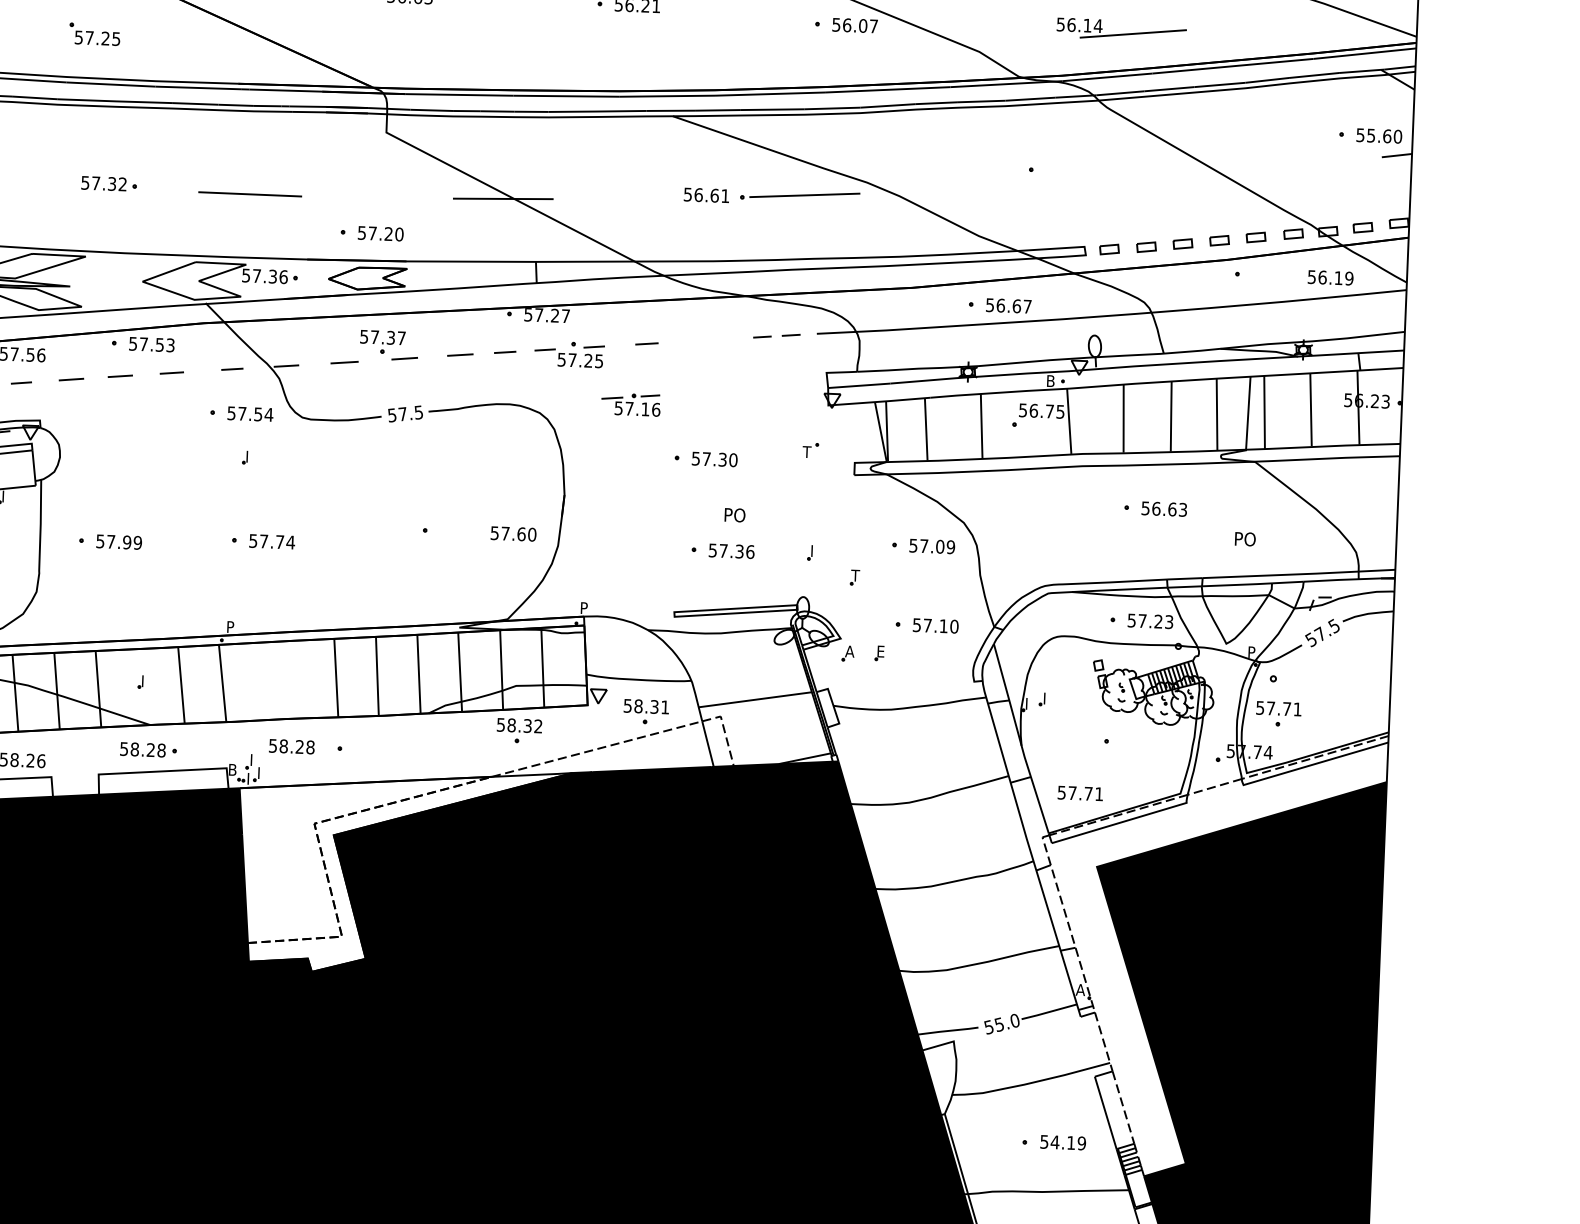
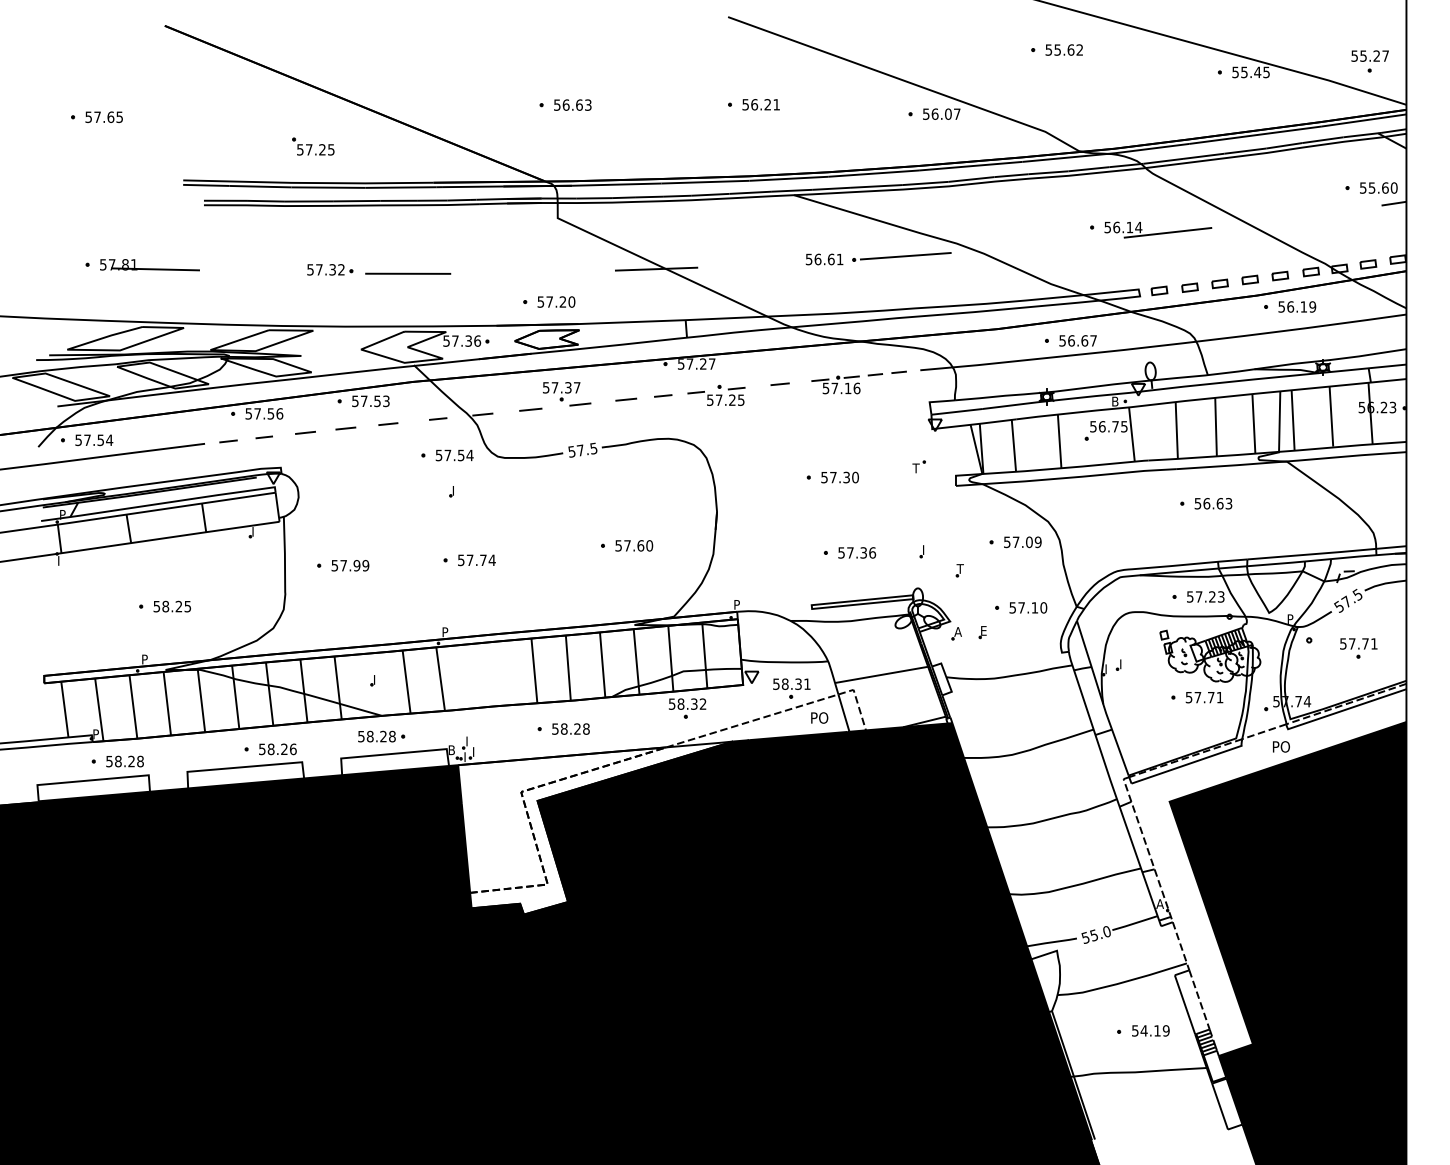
part: (1122, 29) -> (1158, 229), moved
line: (250, 194) -> (408, 273), moved
text: (1330, 277) -> (1297, 306), moved
part: (630, 403) -> (835, 384), moved
text: (734, 514) -> (819, 717), moved
text: (513, 533) -> (634, 545), moved
text: (1245, 538) -> (1281, 746), moved
part: (1278, 714) -> (1358, 648), moved
text: (291, 745) -> (570, 728), moved
text: (1080, 793) -> (1204, 697), moved

